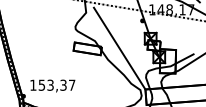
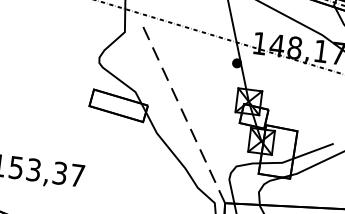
line: (119, 48) -> (183, 113), solid -> dashed

